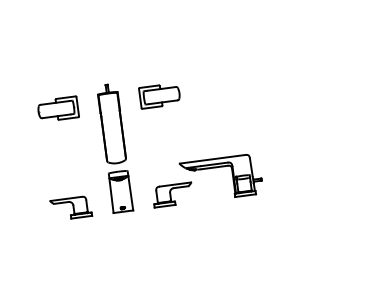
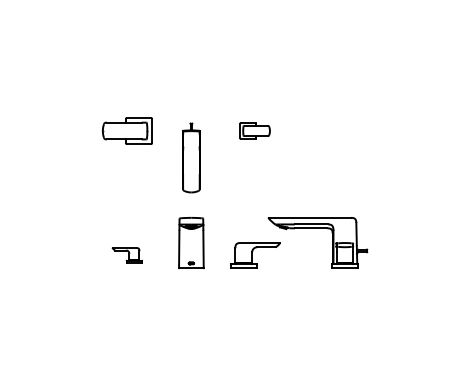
part: (159, 95) -> (254, 130), size x0.6
part: (111, 123) -> (191, 157), size x0.7
part: (71, 208) -> (127, 255), size x0.6

